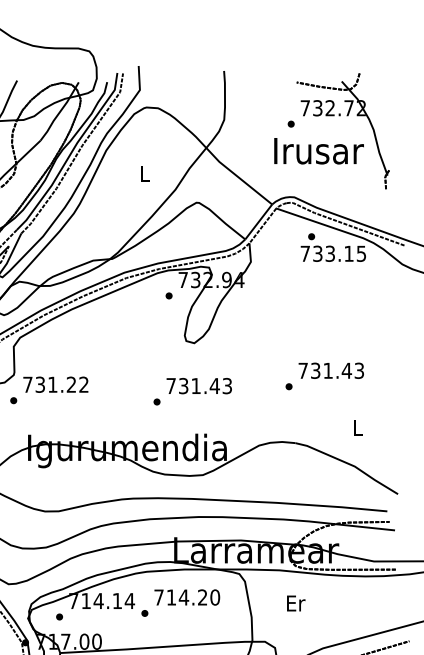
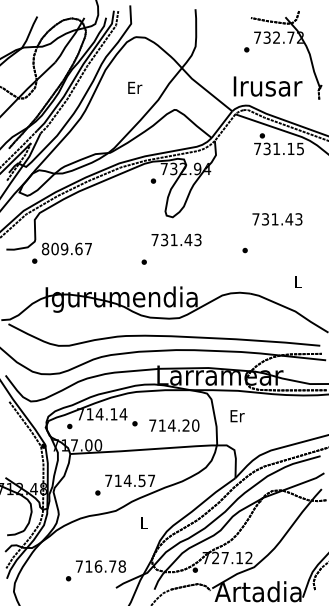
text: (318, 151) -> (267, 86), moved
text: (145, 173) -> (135, 87), L -> Er
text: (330, 253) -> (276, 148), 733.15 -> 731.15
text: (331, 370) -> (277, 219), moved
text: (55, 384) -> (66, 248), 731.22 -> 809.67
text: (199, 385) -> (176, 239), moved
text: (187, 597) -> (174, 425), moved
text: (296, 603) -> (237, 416), moved

